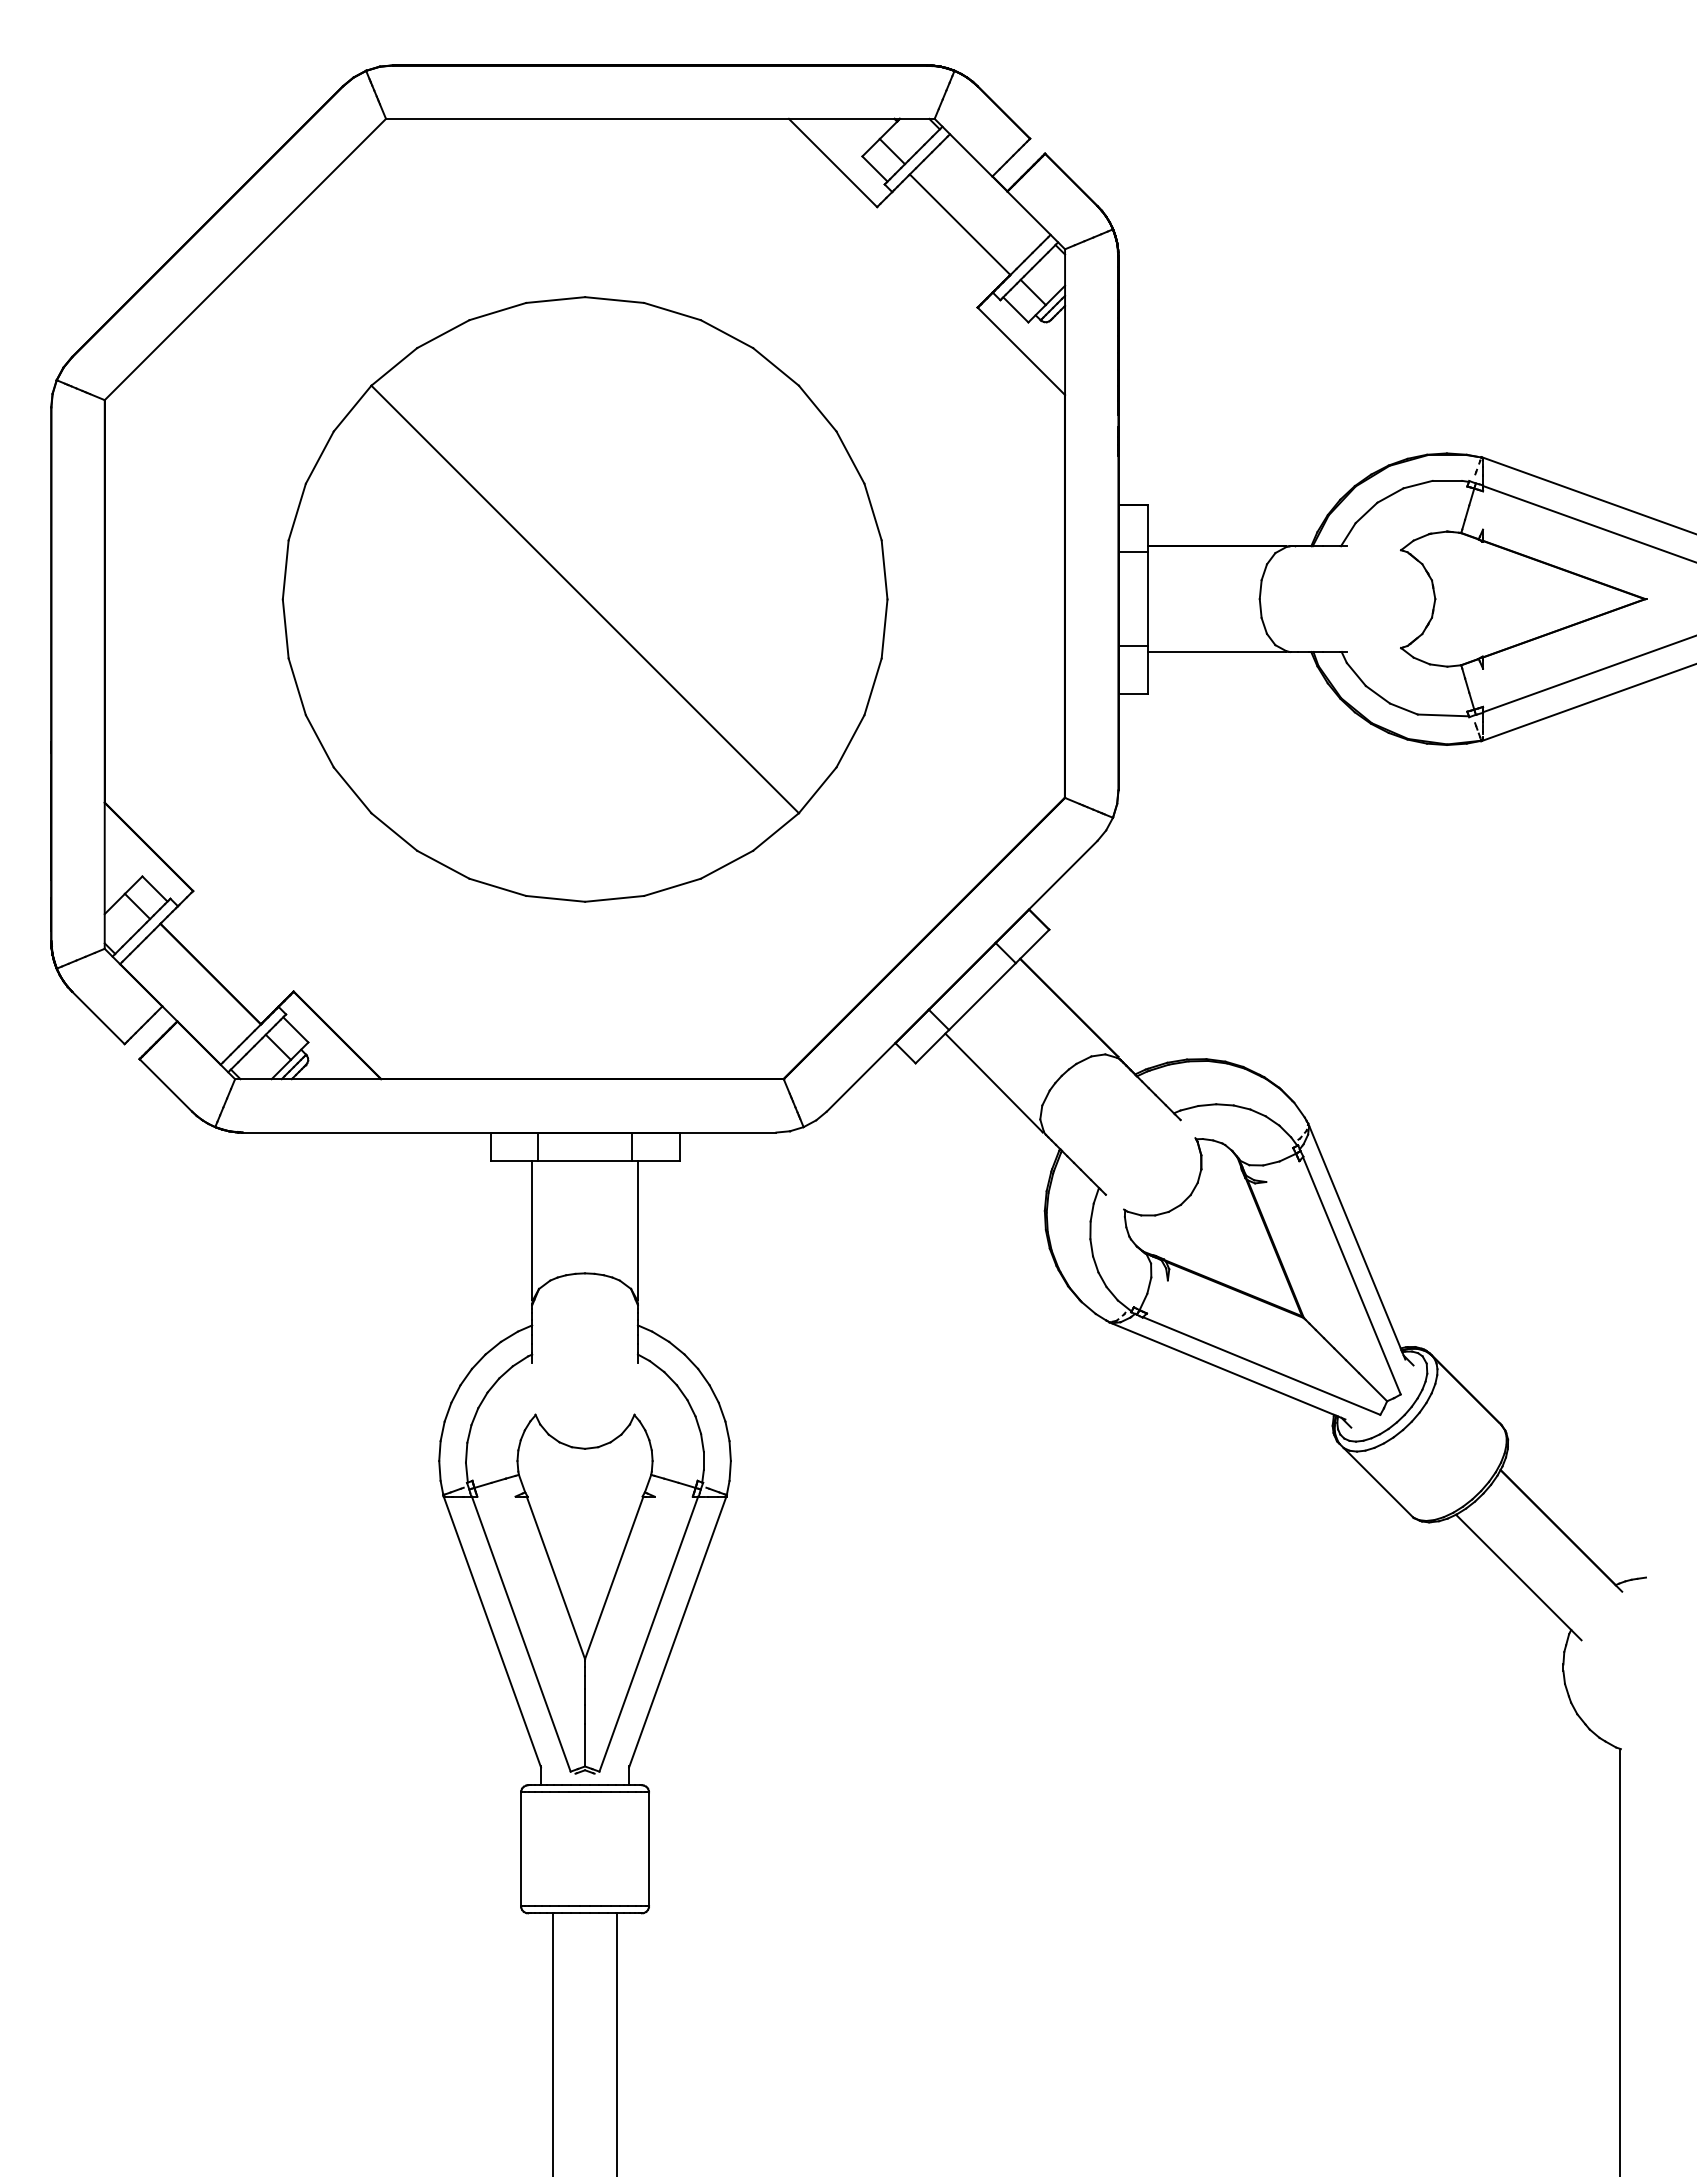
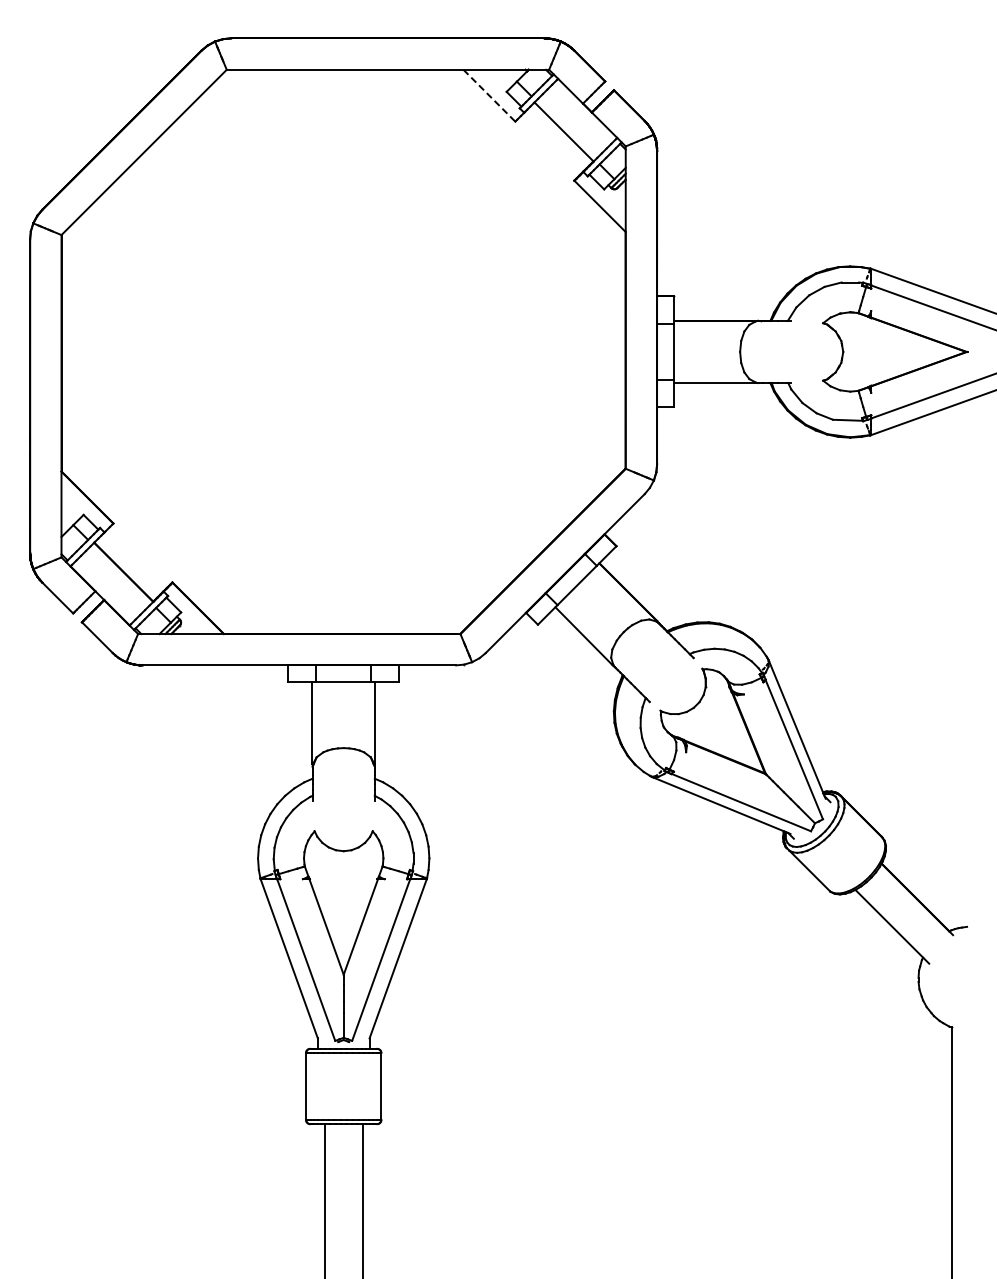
line: (833, 162) -> (489, 95), solid -> dashed
part: (584, 598) -> (343, 351), removed

